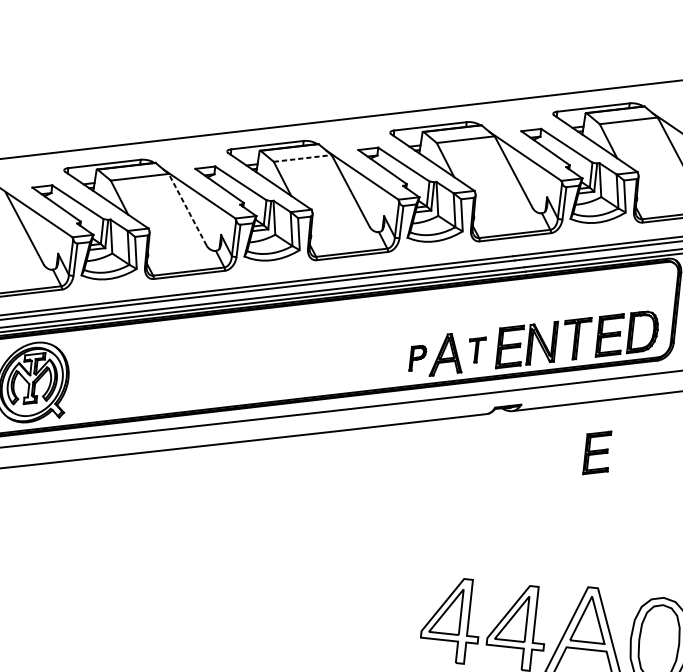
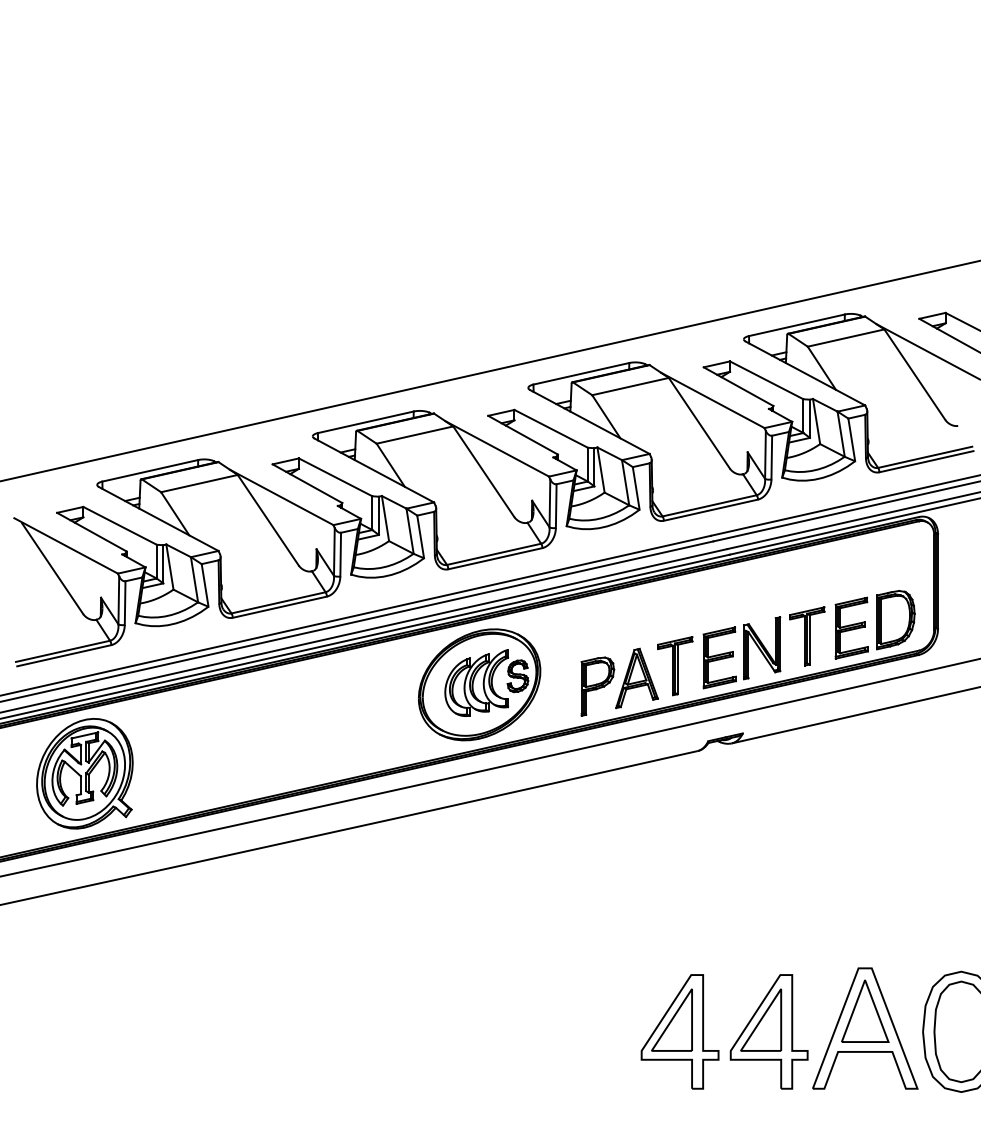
line: (303, 158) -> (415, 434), dashed -> solid
line: (187, 209) -> (268, 520), dashed -> solid
part: (330, 347) -> (479, 684), added
part: (476, 349) -> (675, 666), size x1.67
part: (417, 358) -> (597, 686), size x1.67
part: (597, 452) -> (851, 786), removed

